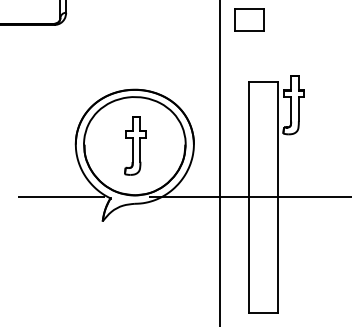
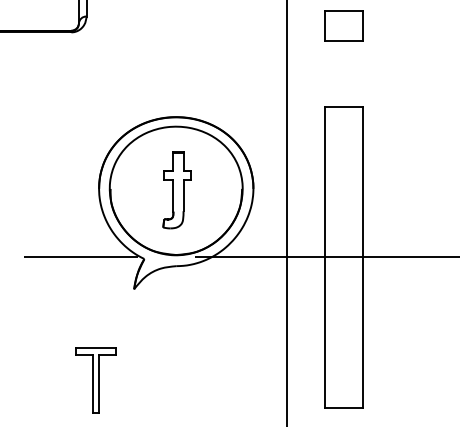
part: (249, 19) -> (343, 25), moved
part: (293, 105) -> (383, 137), removed
part: (73, 291) -> (95, 380), added

